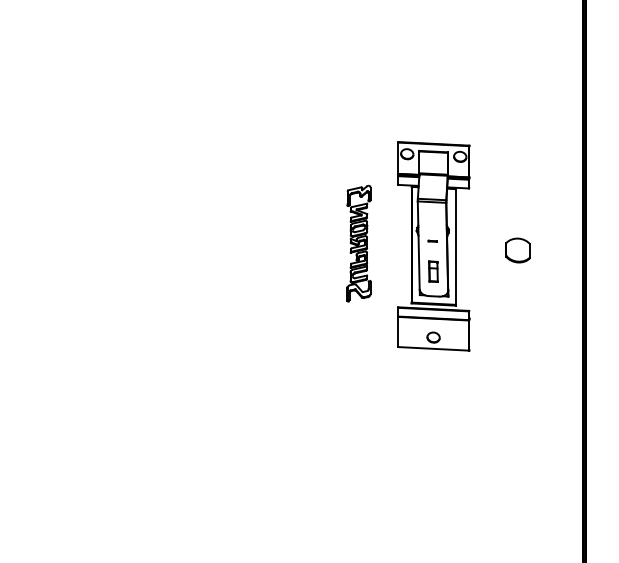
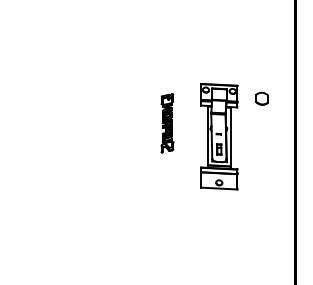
part: (358, 243) -> (167, 123), moved
part: (434, 245) -> (219, 136), moved
part: (517, 249) -> (261, 98), moved

